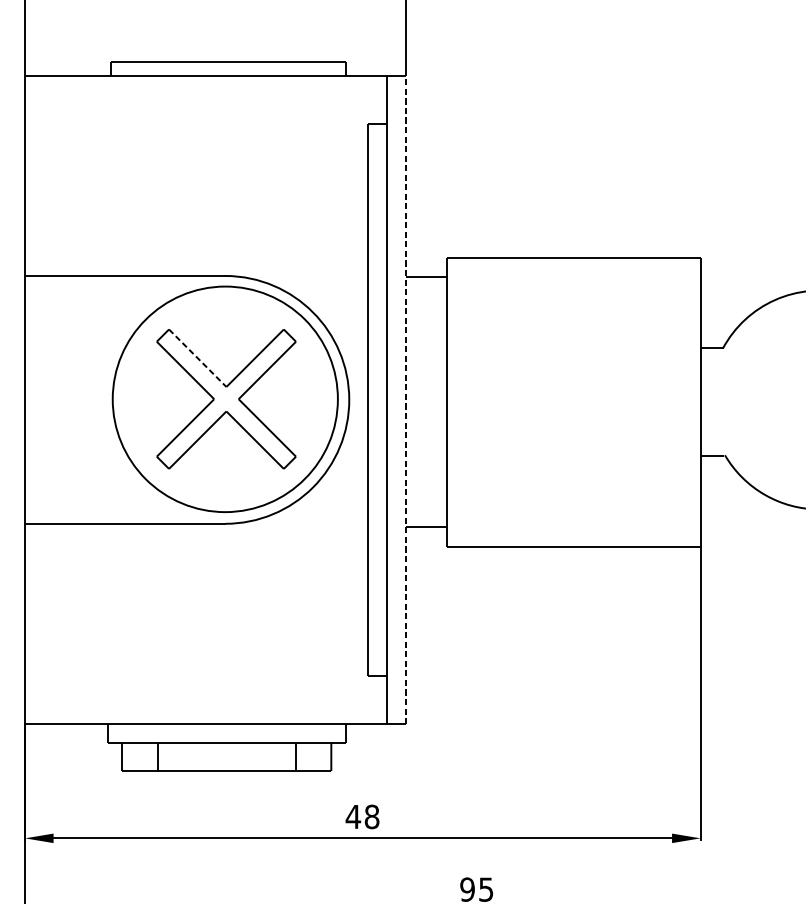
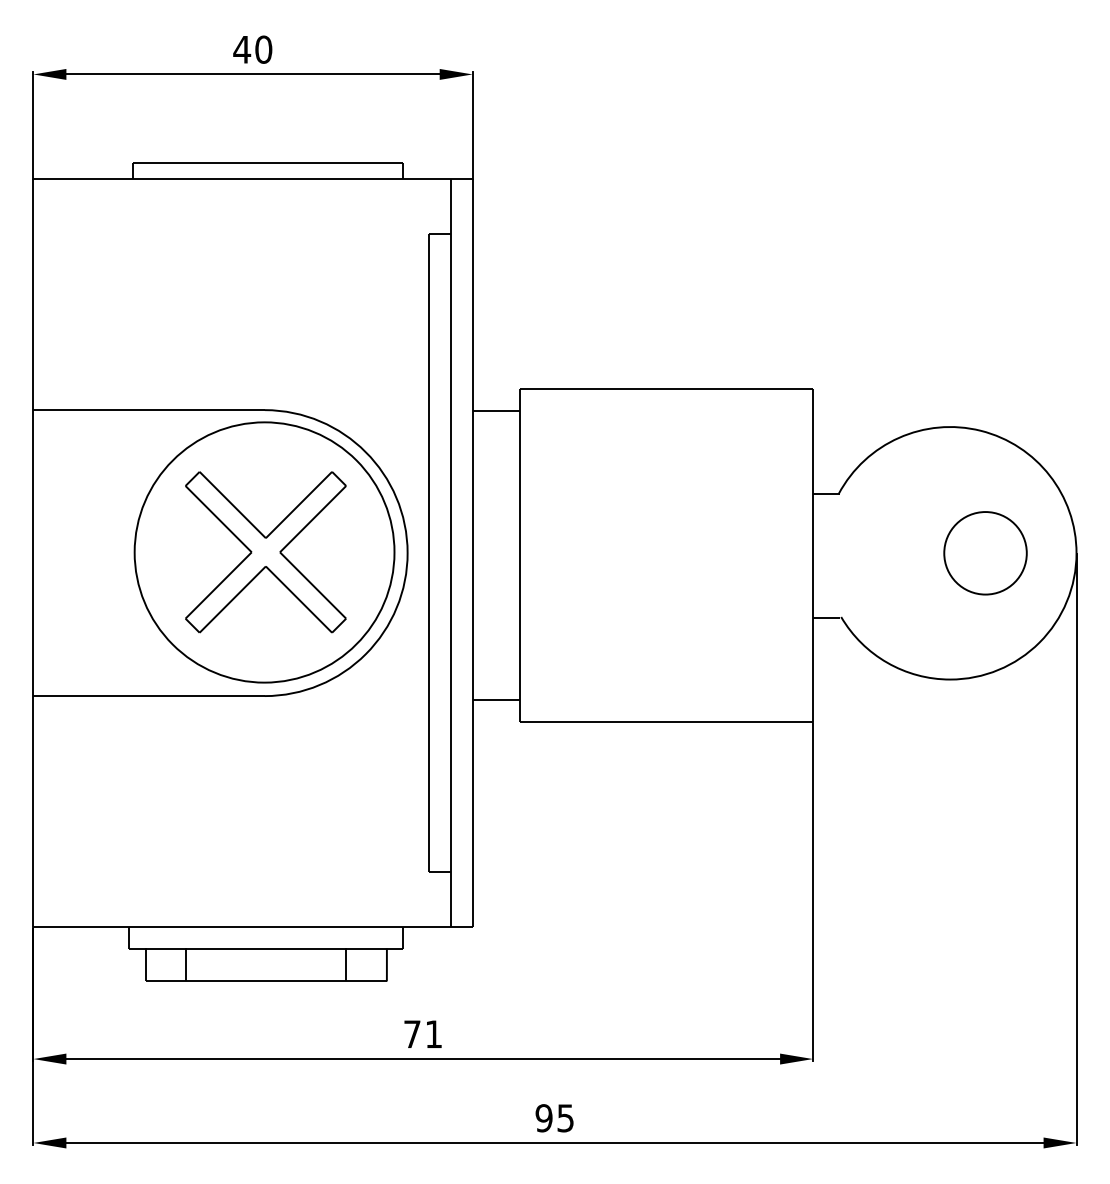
line: (197, 358) -> (232, 505), dashed -> solid
line: (405, 400) -> (472, 553), dashed -> solid
text: (362, 817) -> (422, 1034), 48 -> 71

